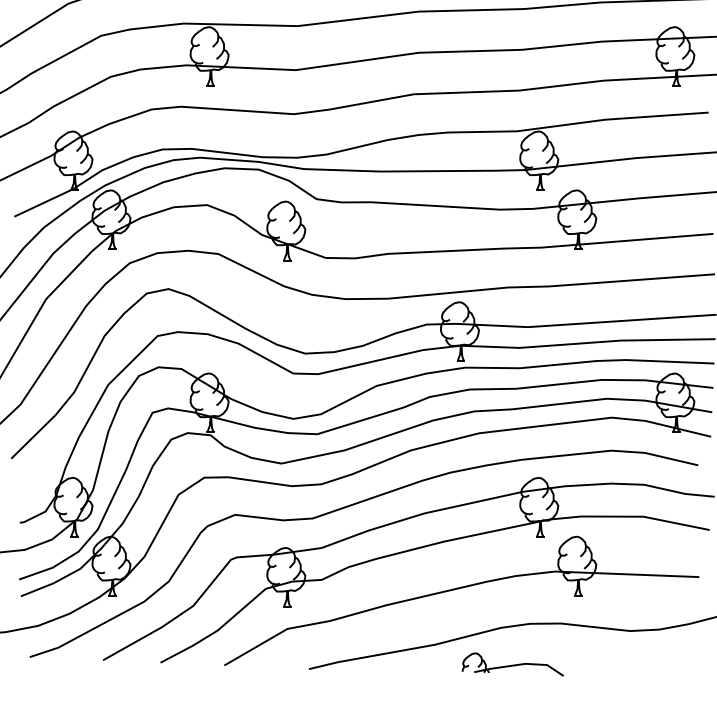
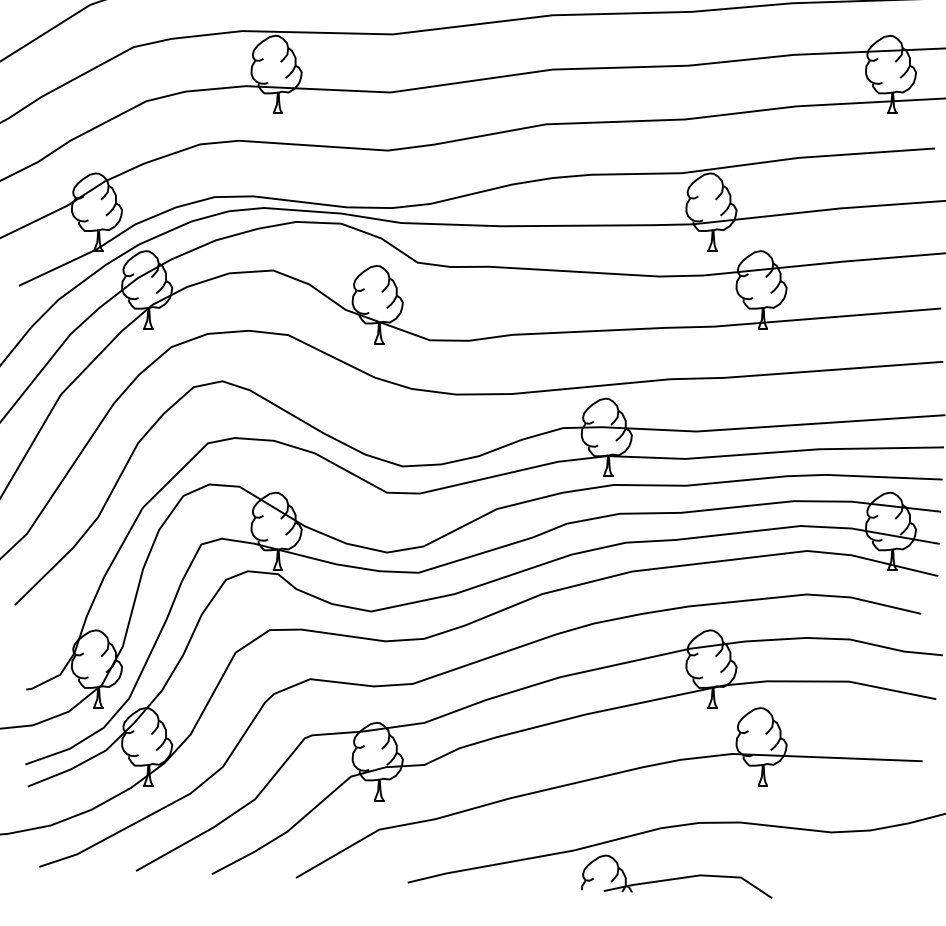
part: (512, 664) -> (676, 876), size x1.43

